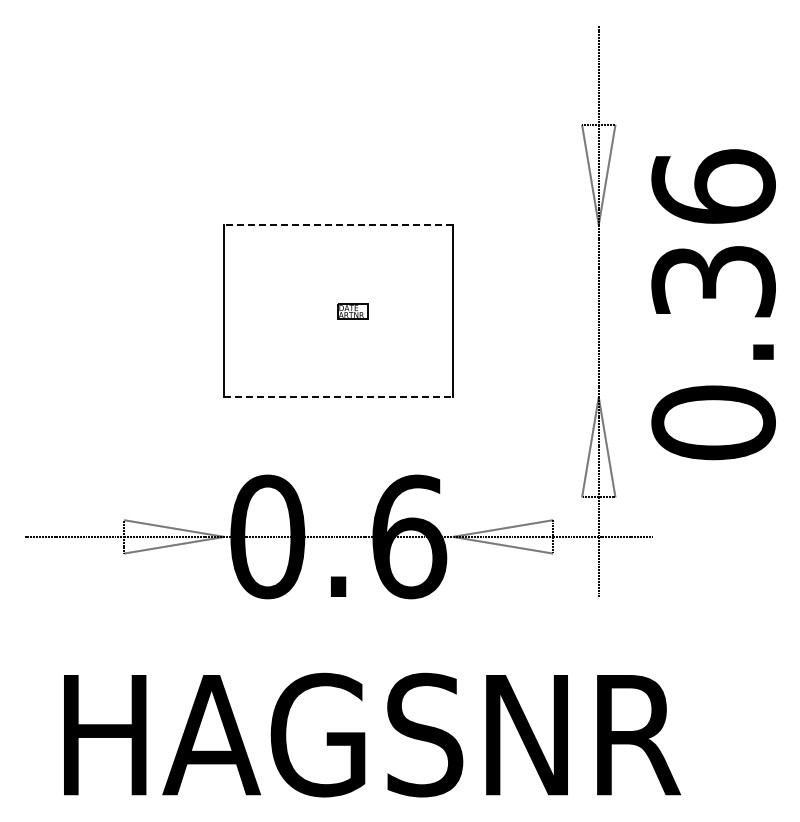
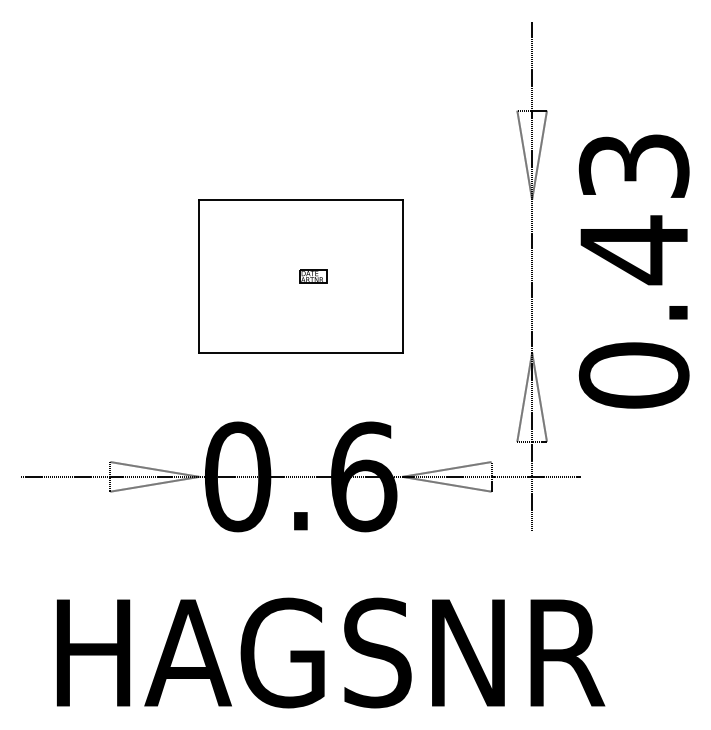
line: (338, 224) -> (300, 199), dashed -> solid
text: (713, 235) -> (634, 209), 0.36 -> 0.43
line: (339, 397) -> (301, 353), dashed -> solid

